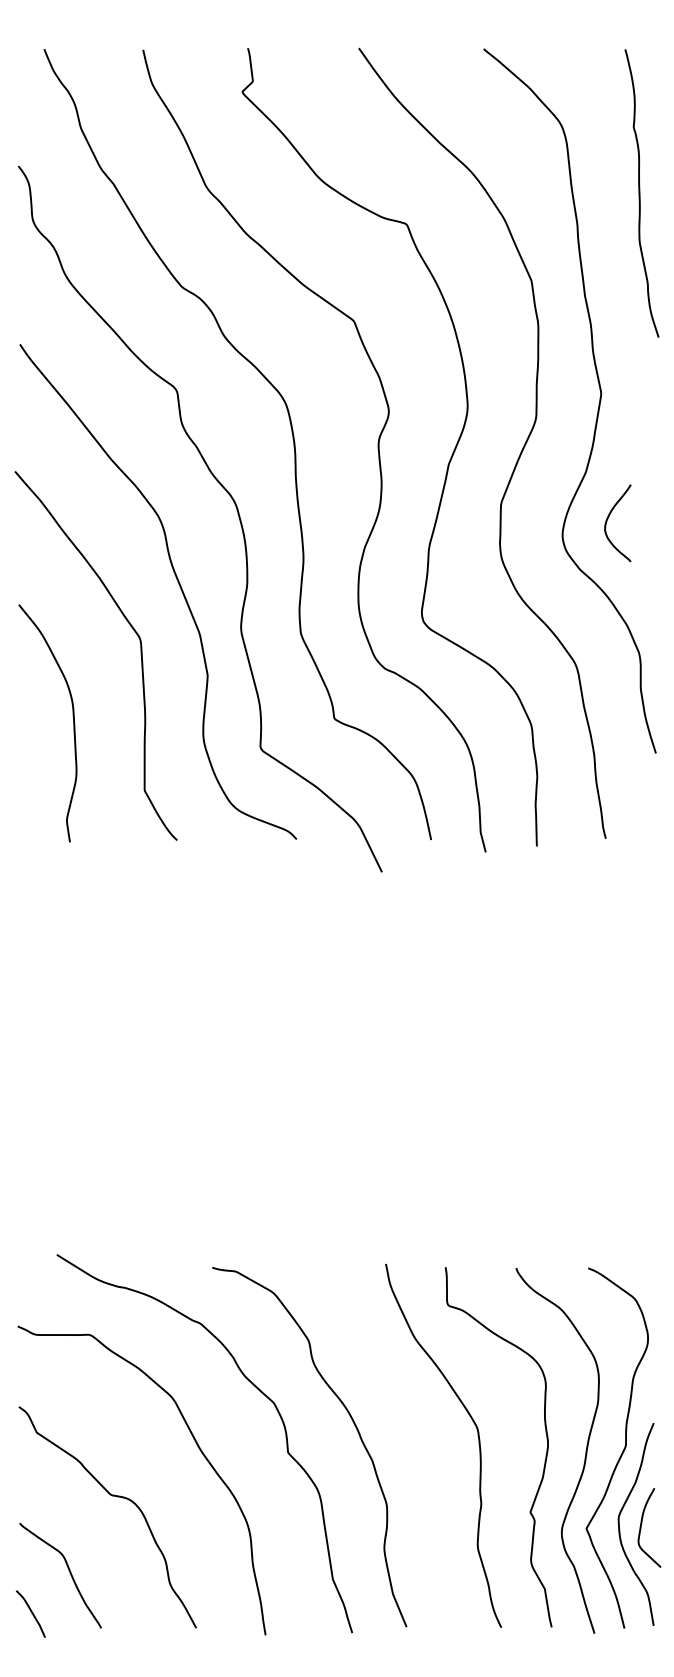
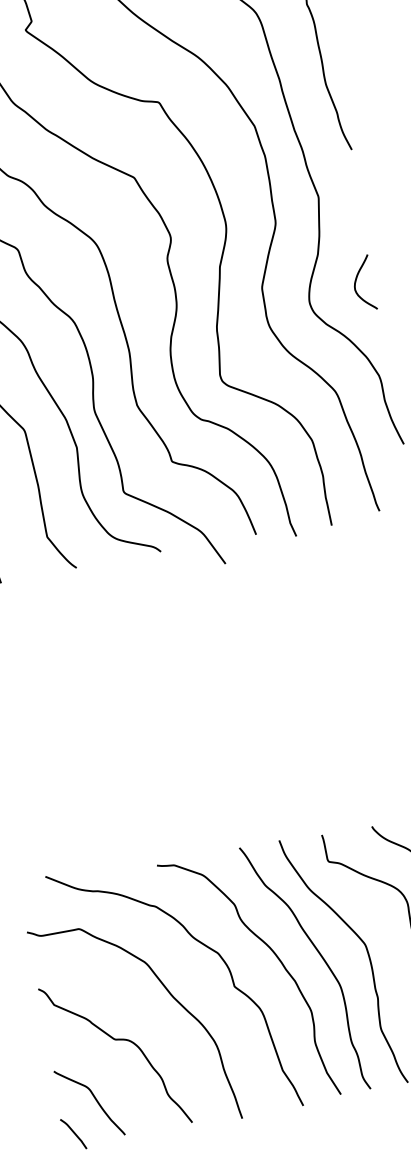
curve: (608, 519) -> (356, 282), moved
curve: (415, 1437) -> (322, 959), added

